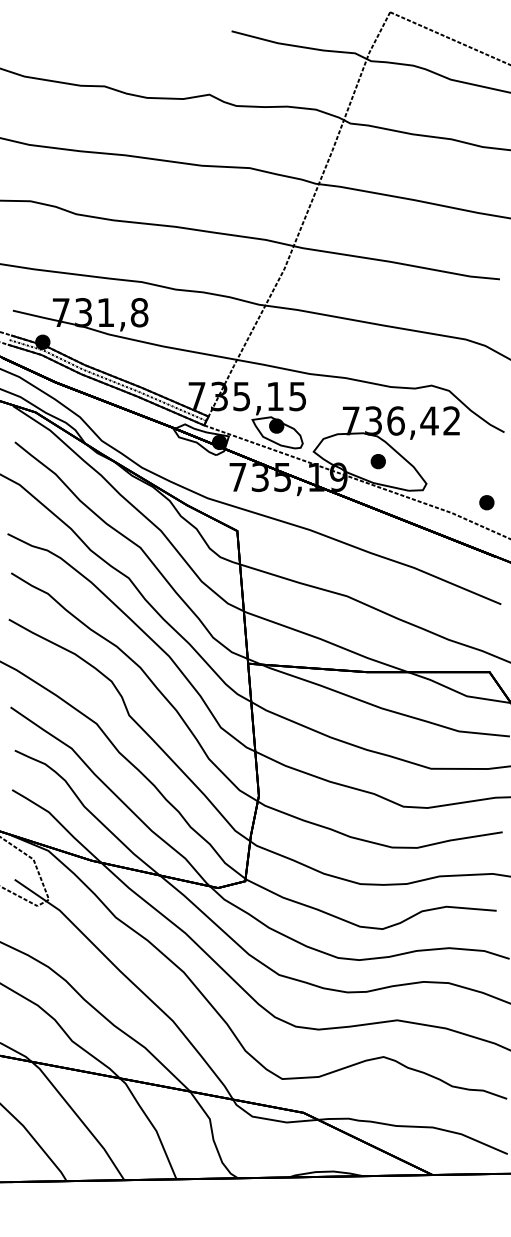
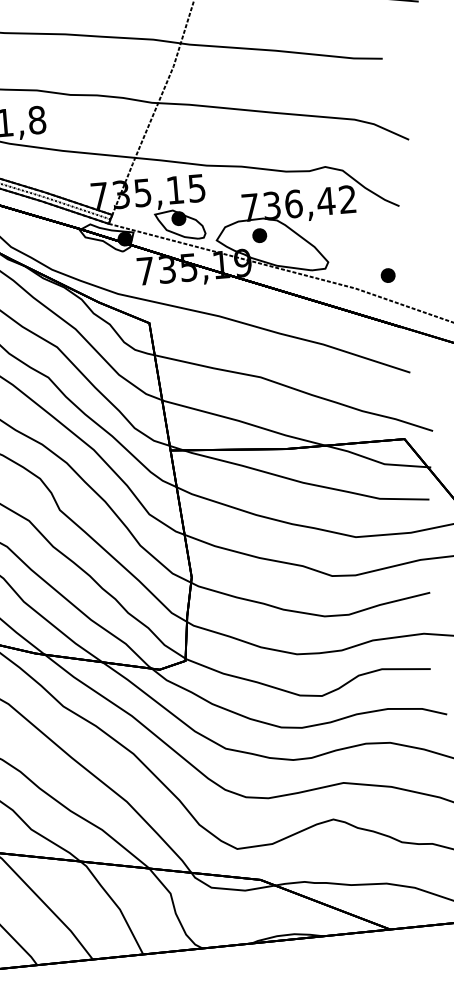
part: (377, 461) -> (258, 235), moved

